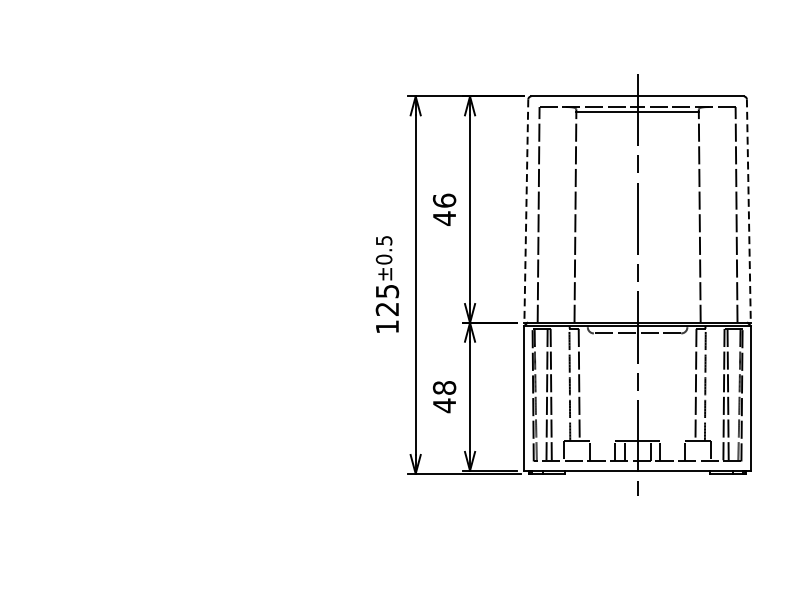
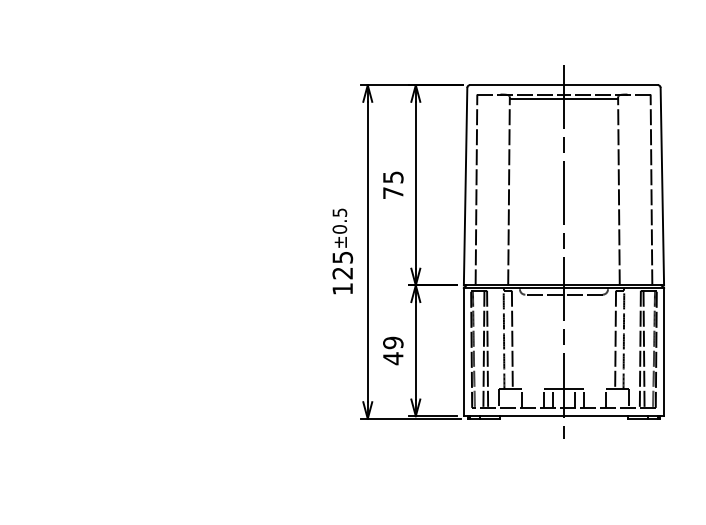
text: (444, 209) -> (393, 185), 46 -> 75
line: (526, 211) -> (465, 186), dashed -> solid
line: (749, 211) -> (662, 186), dashed -> solid
text: (444, 387) -> (393, 342), 48 -> 49

